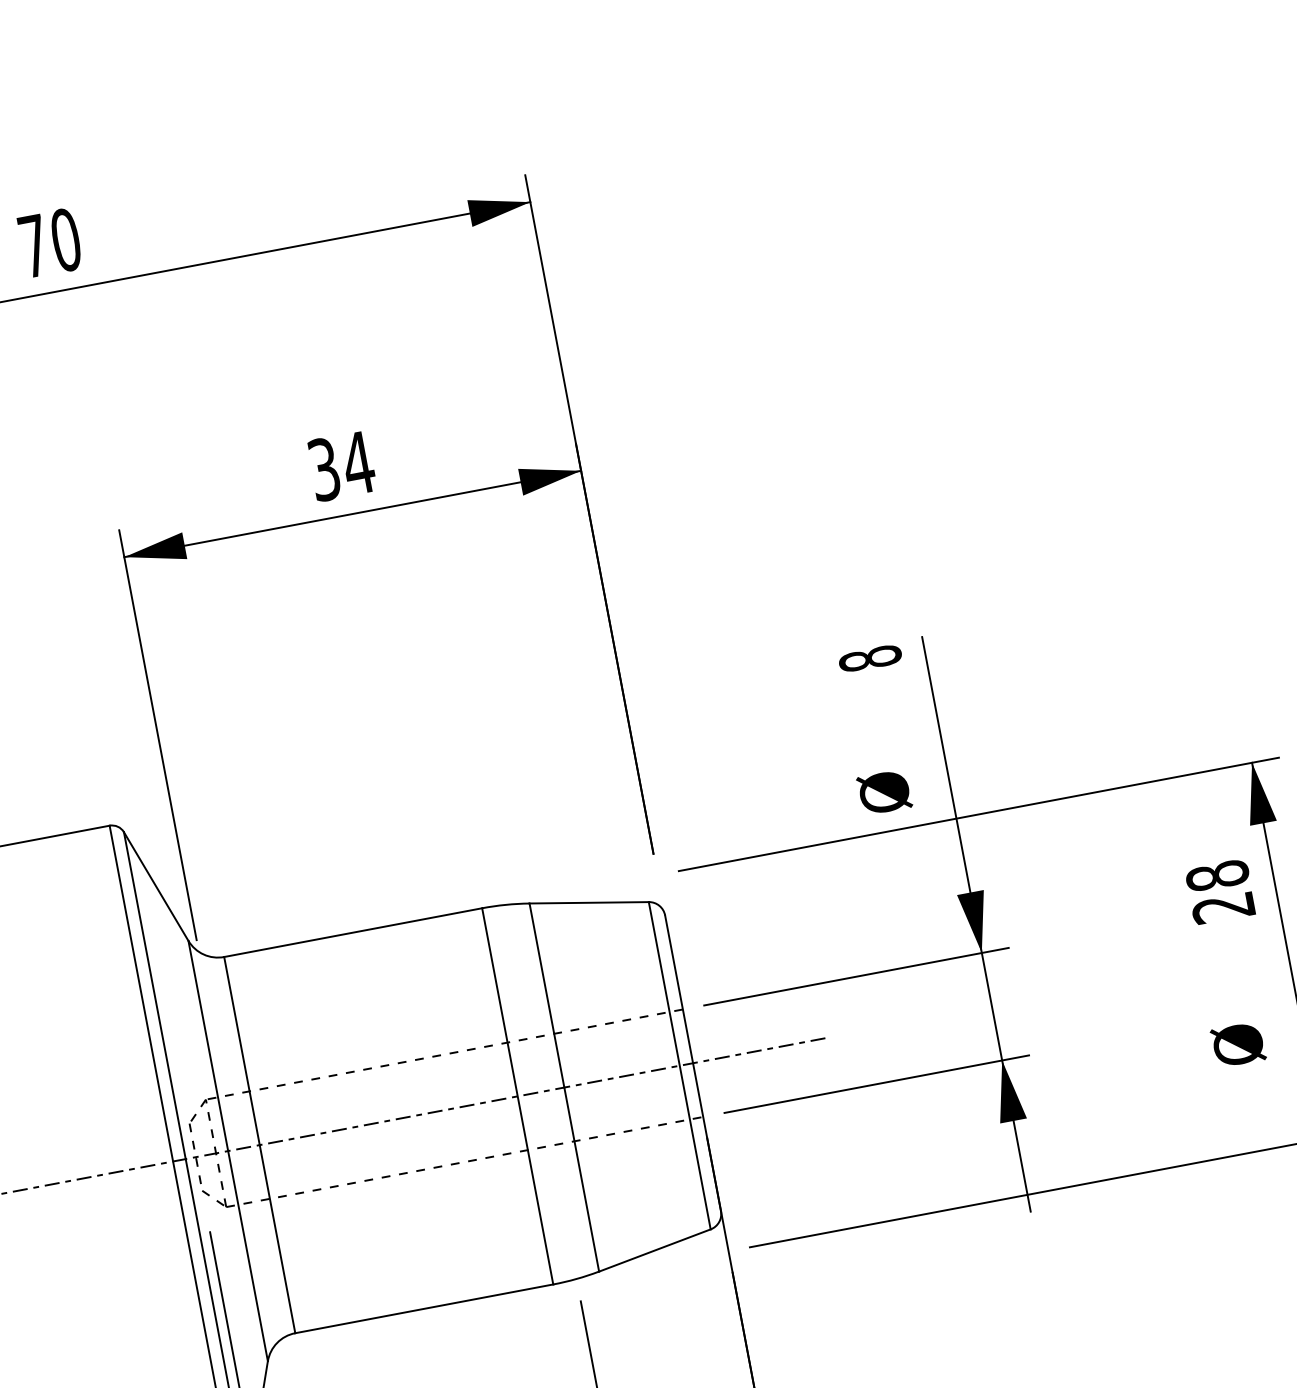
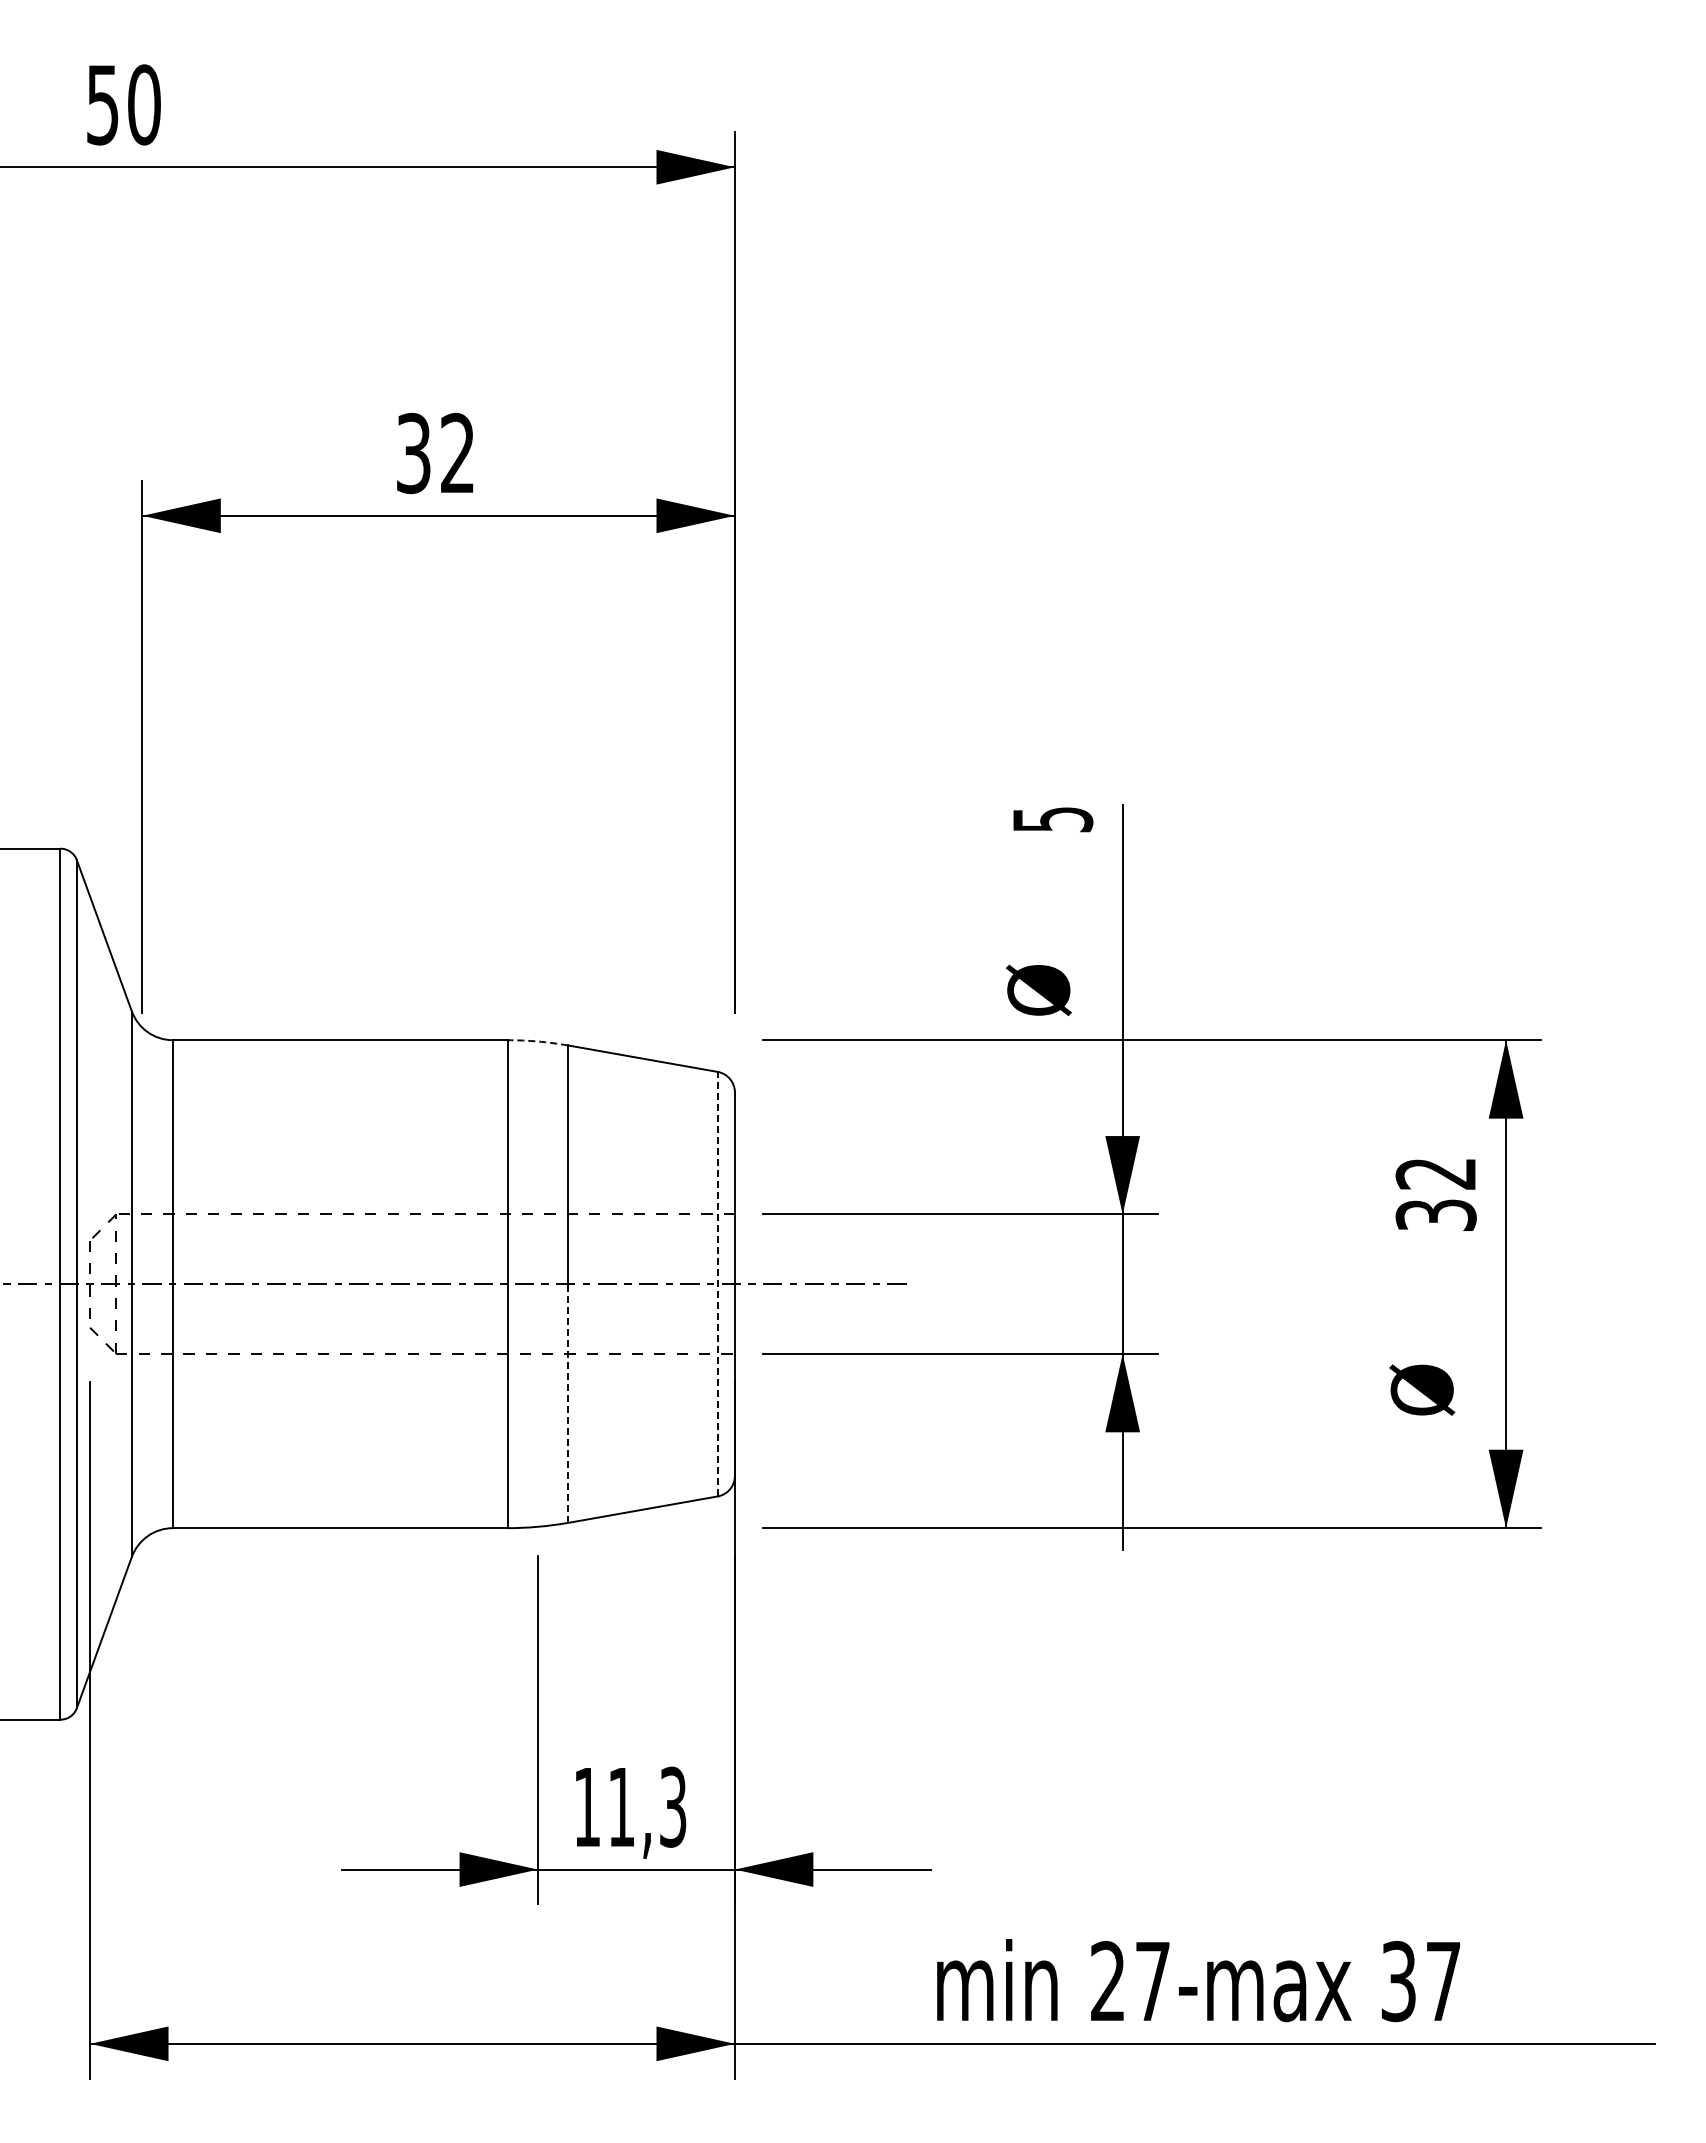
text: (33, 246) -> (102, 105), 70 -> 50
text: (358, 462) -> (457, 452), 34 -> 32
text: (870, 658) -> (1052, 819), 8 -> 5
text: (1220, 892) -> (1435, 1194), 28 -> 32
arc: (505, 904) -> (537, 1041), solid -> dashed
line: (679, 1065) -> (717, 1283), solid -> dashed
line: (581, 1179) -> (567, 1403), solid -> dashed

